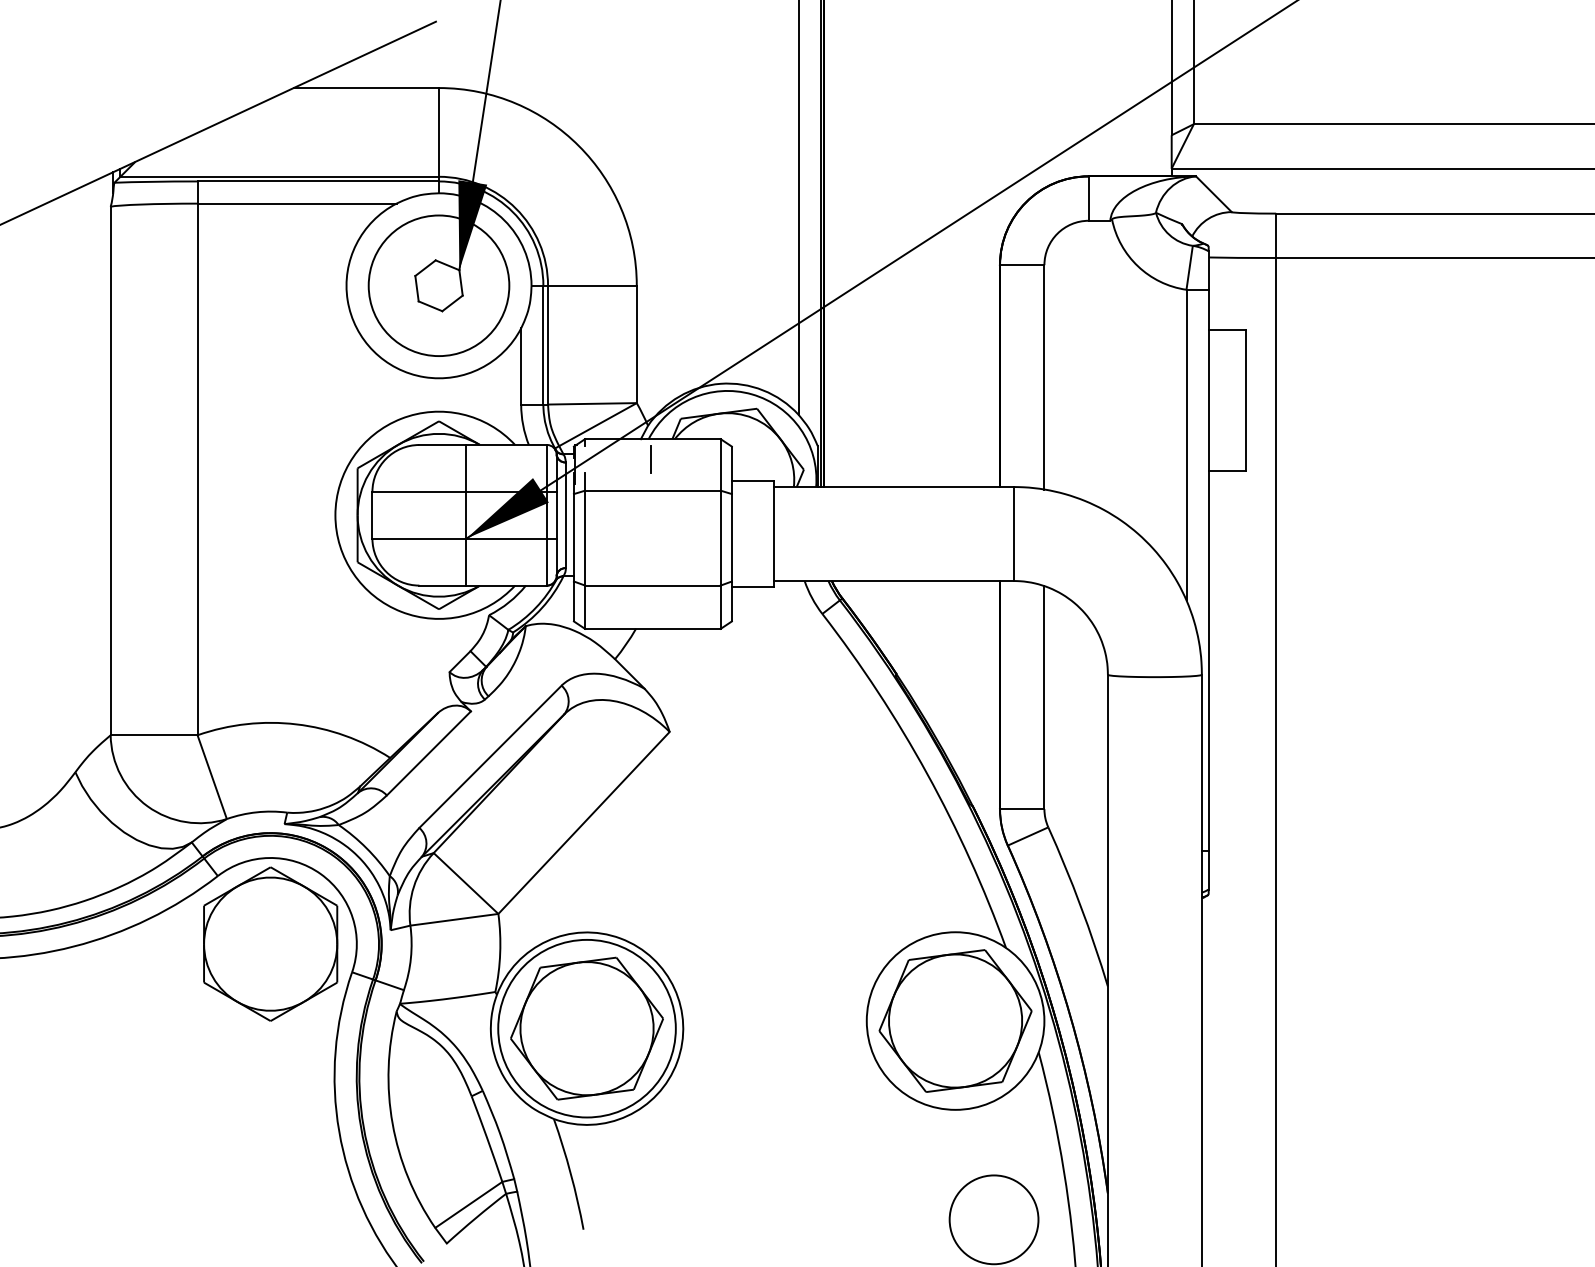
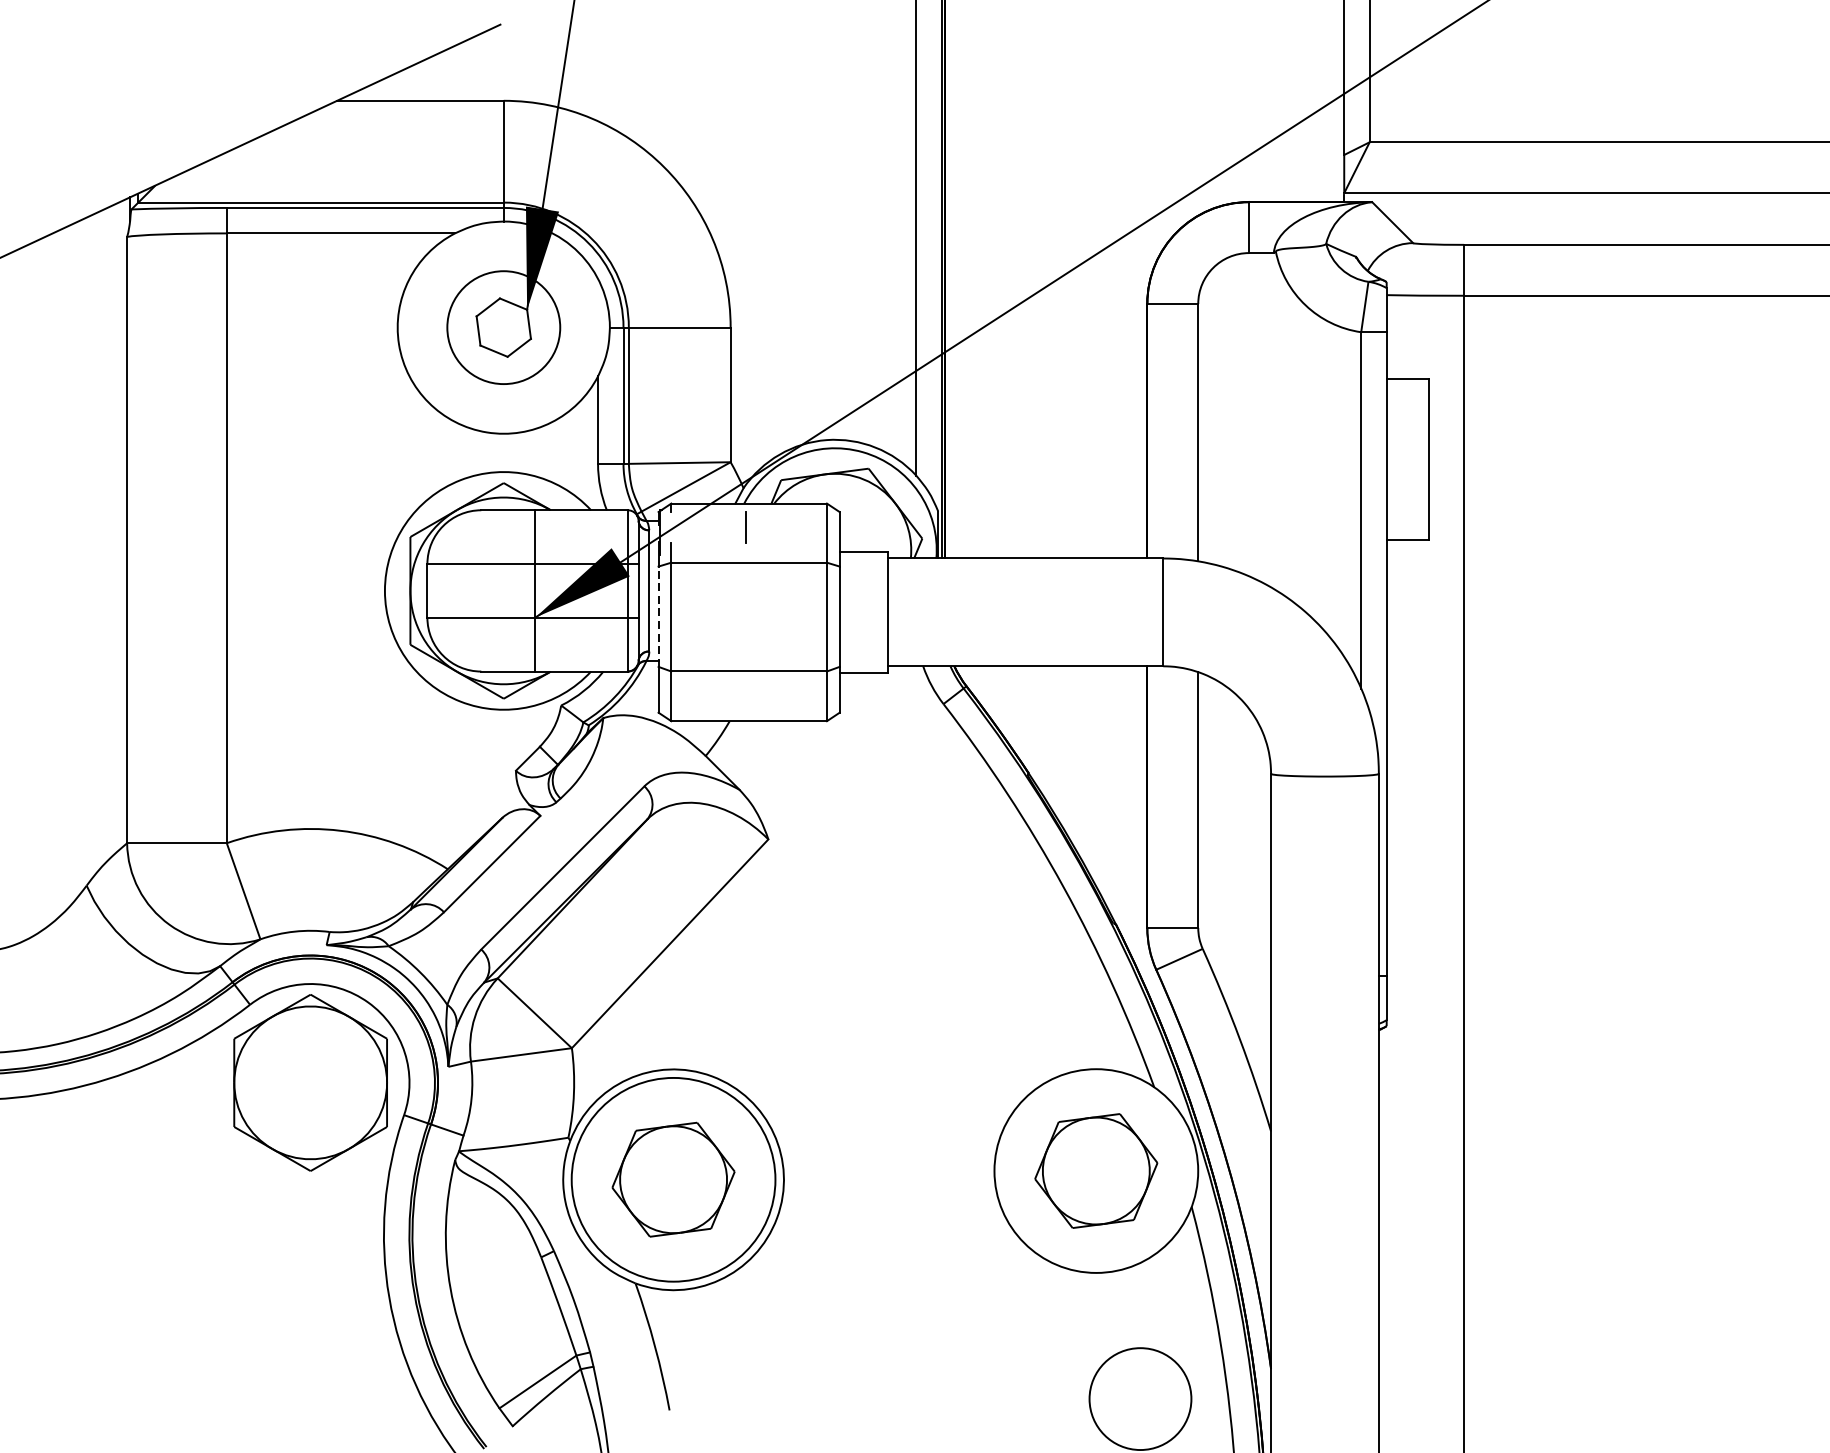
circle: (438, 285) -> (503, 327), size x0.7
line: (573, 537) -> (658, 616), solid -> dashed
part: (955, 1020) -> (1096, 1170), size x0.7
part: (586, 1028) -> (672, 1179), size x0.7

